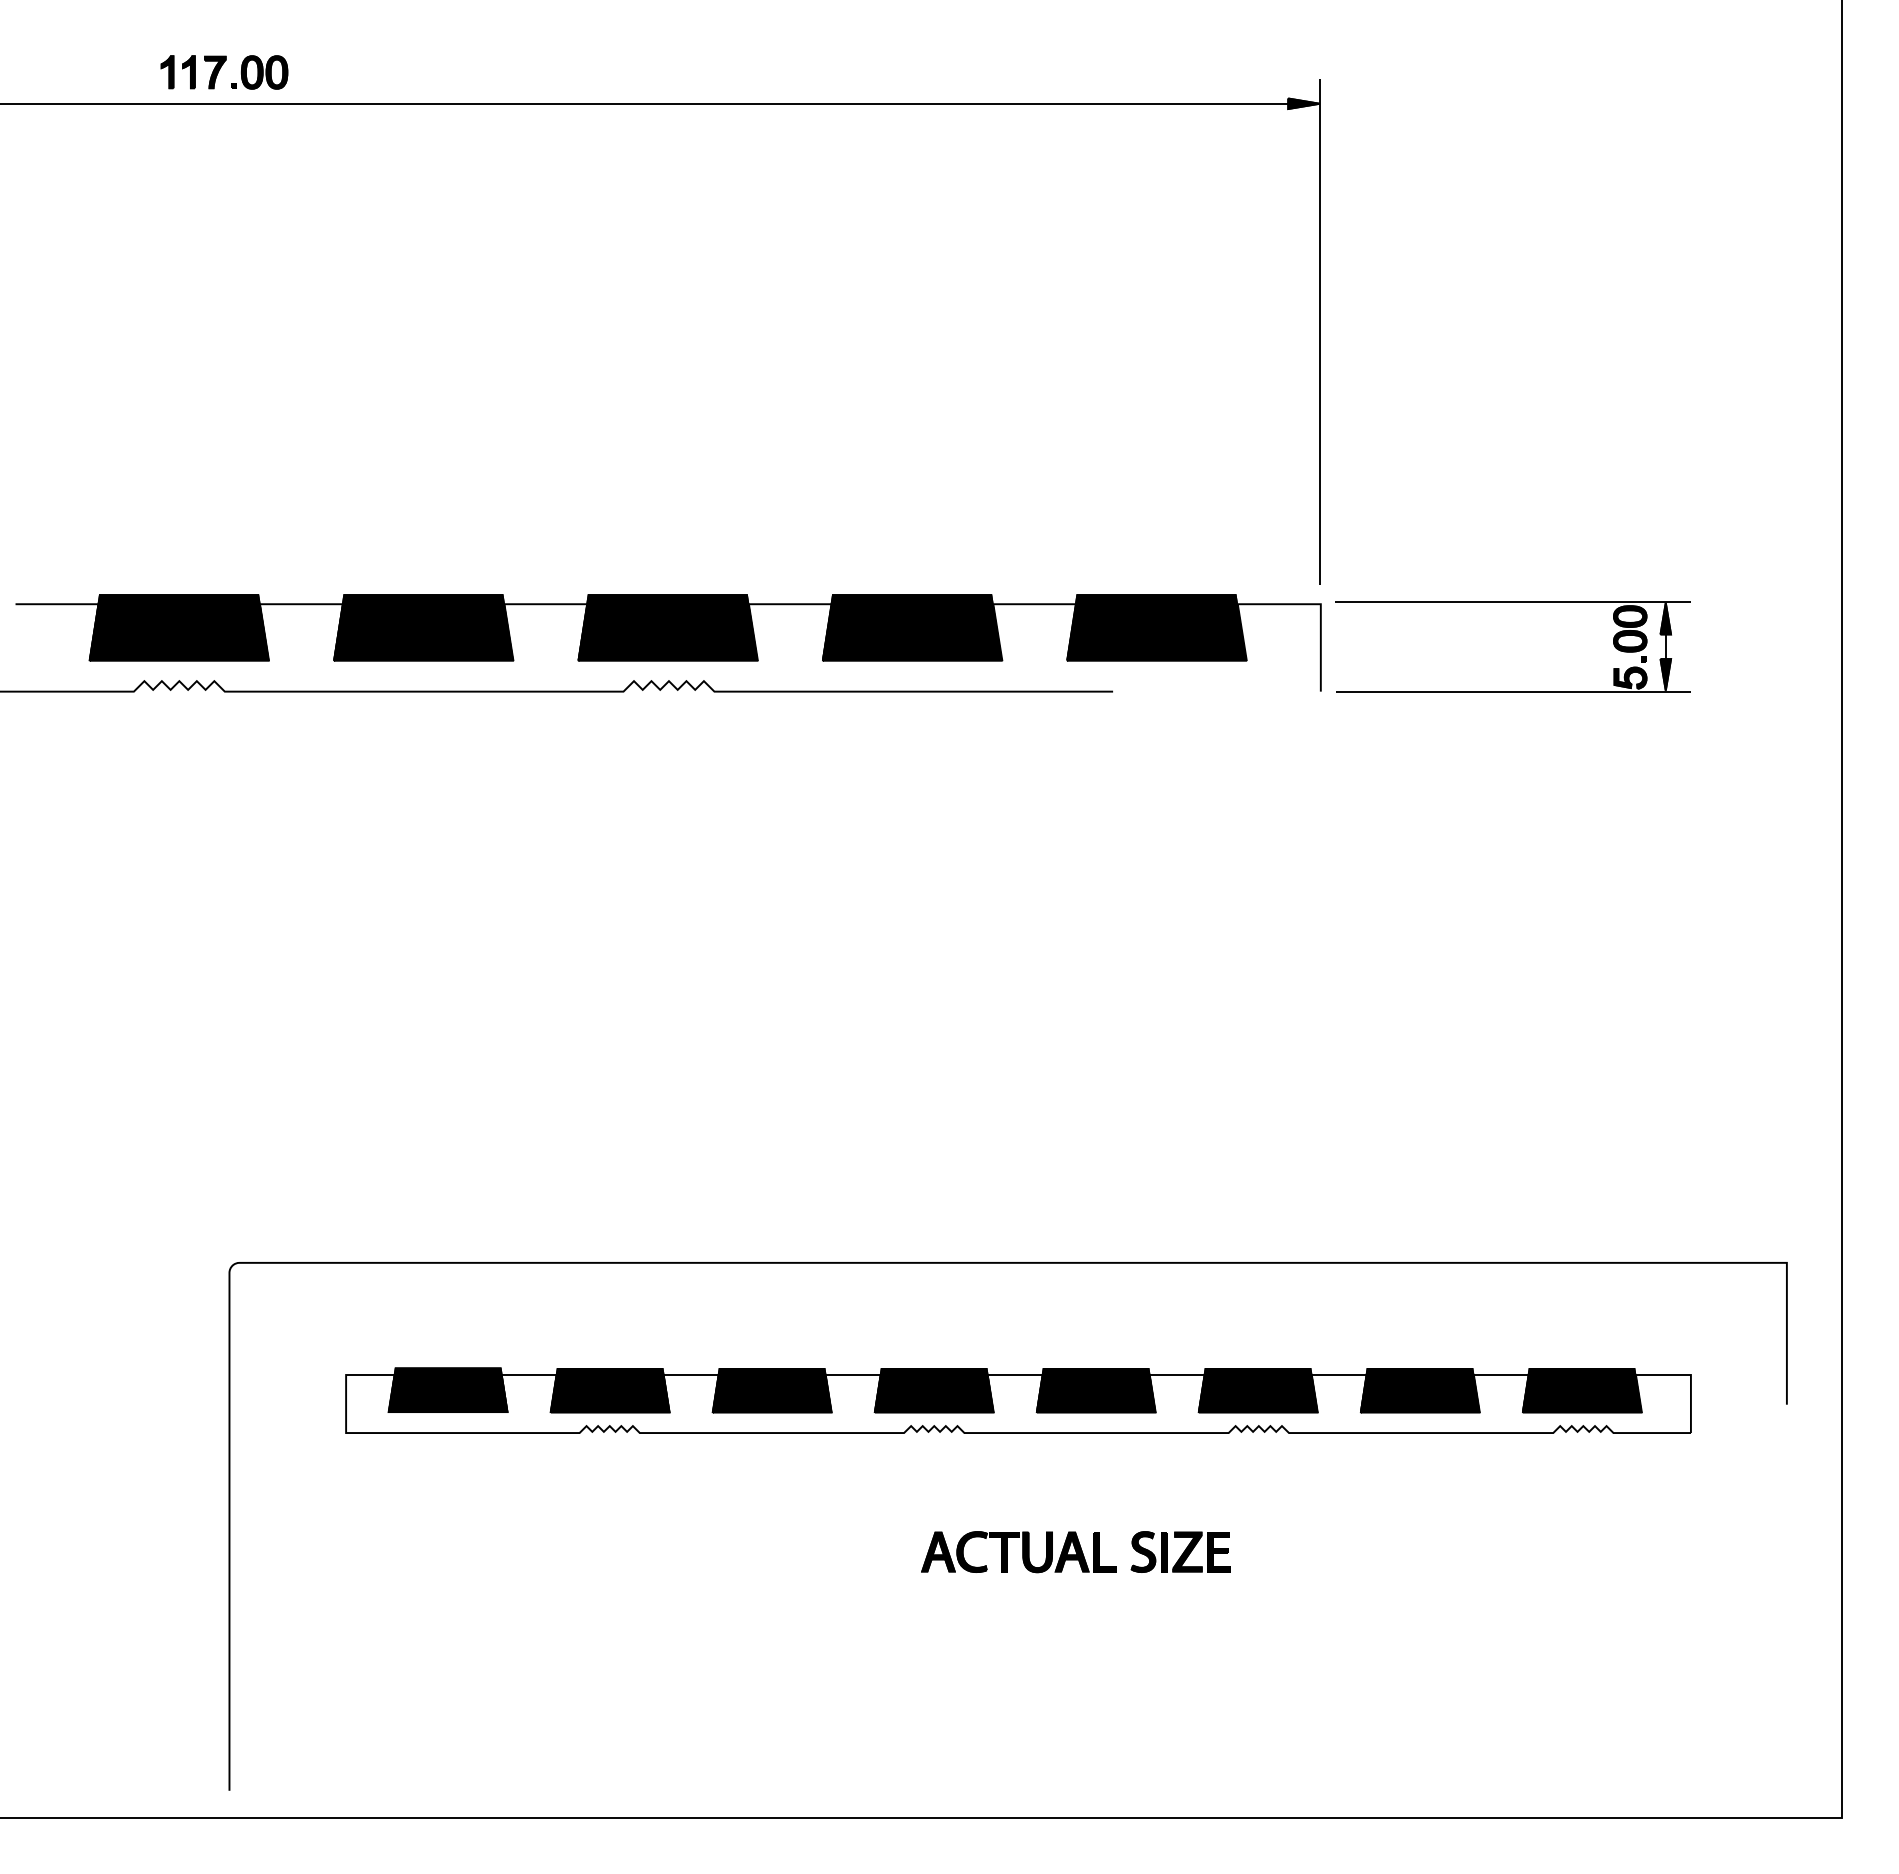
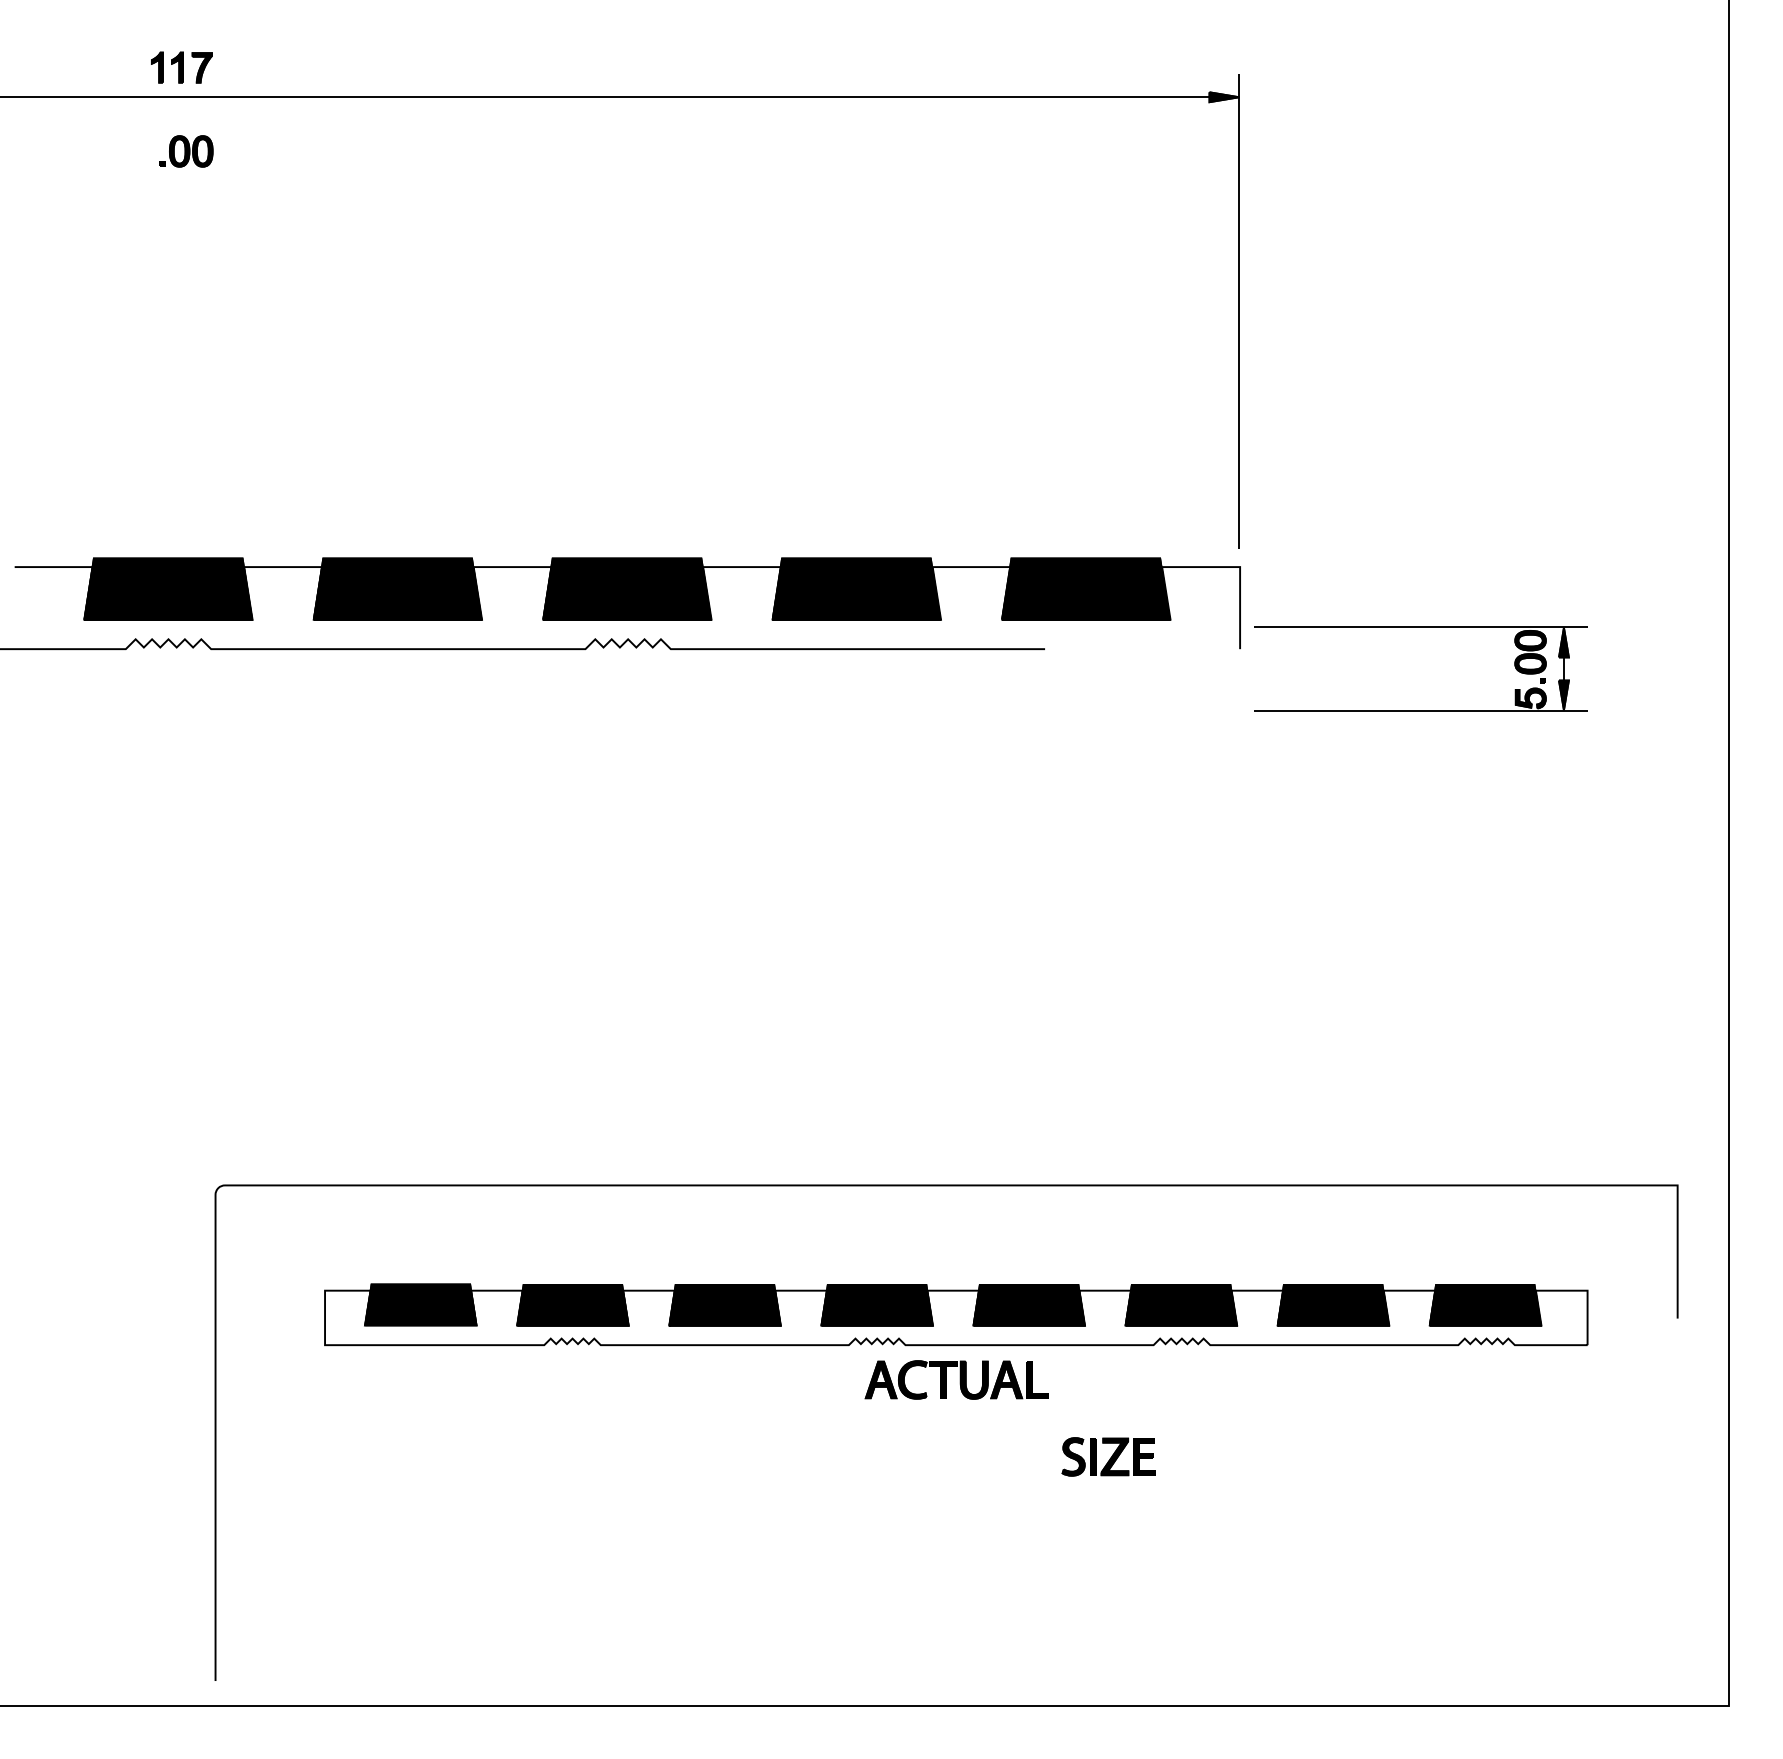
part: (259, 72) -> (186, 151), moved
part: (1512, 602) -> (1420, 627), moved
part: (1018, 1552) -> (956, 1380), moved

